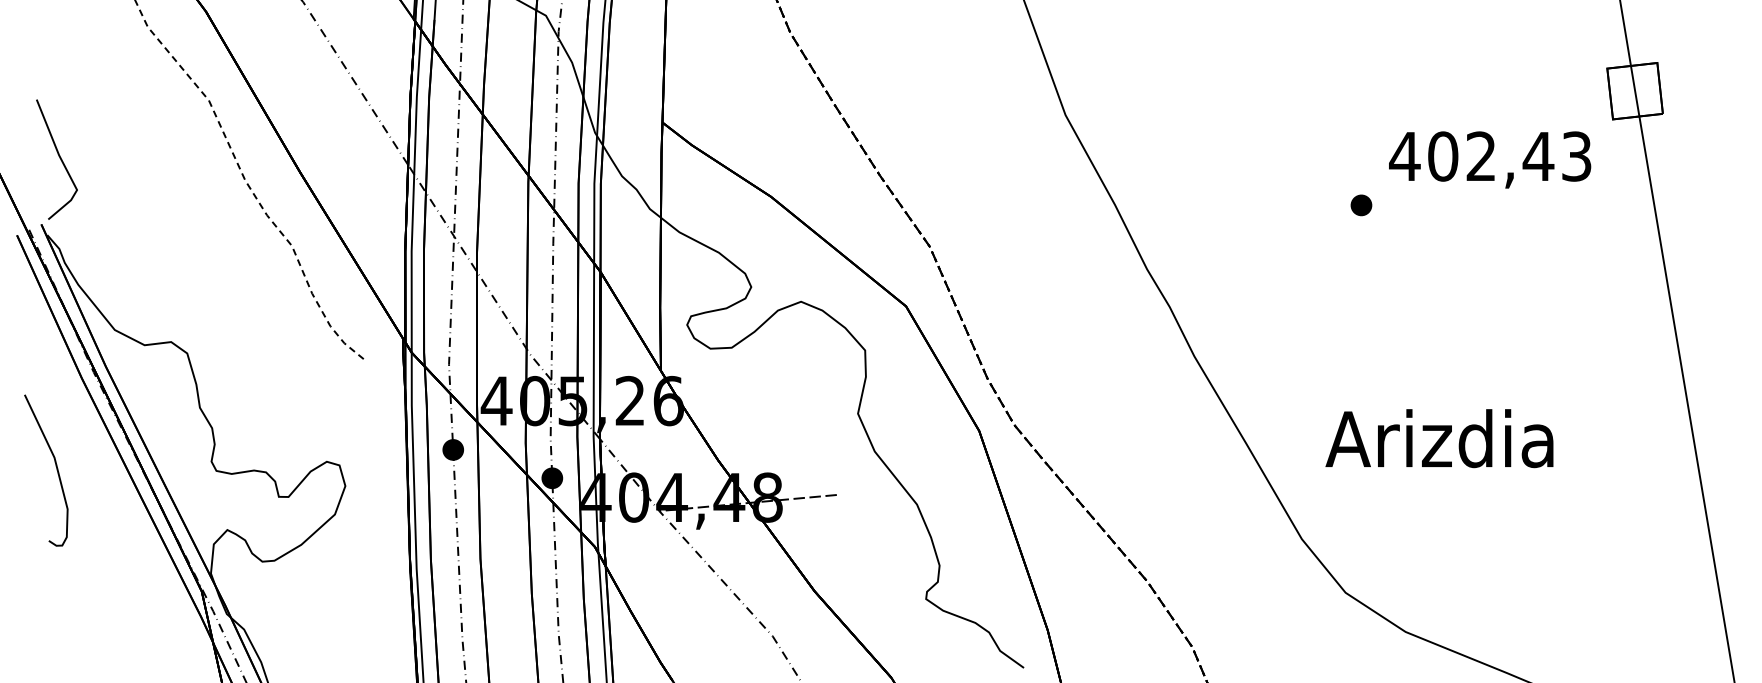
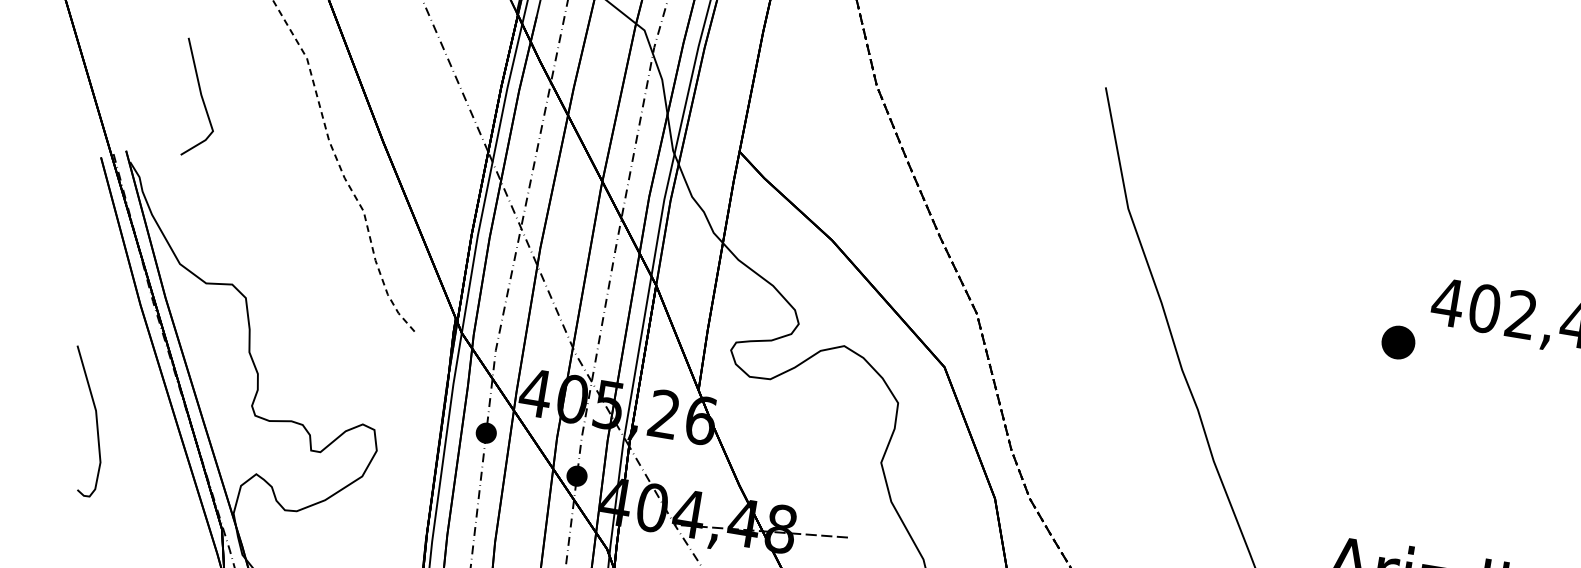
line: (59, 158) -> (201, 98), moved
part: (1361, 205) -> (1398, 342), size x1.6
curve: (55, 466) -> (95, 419), moved

